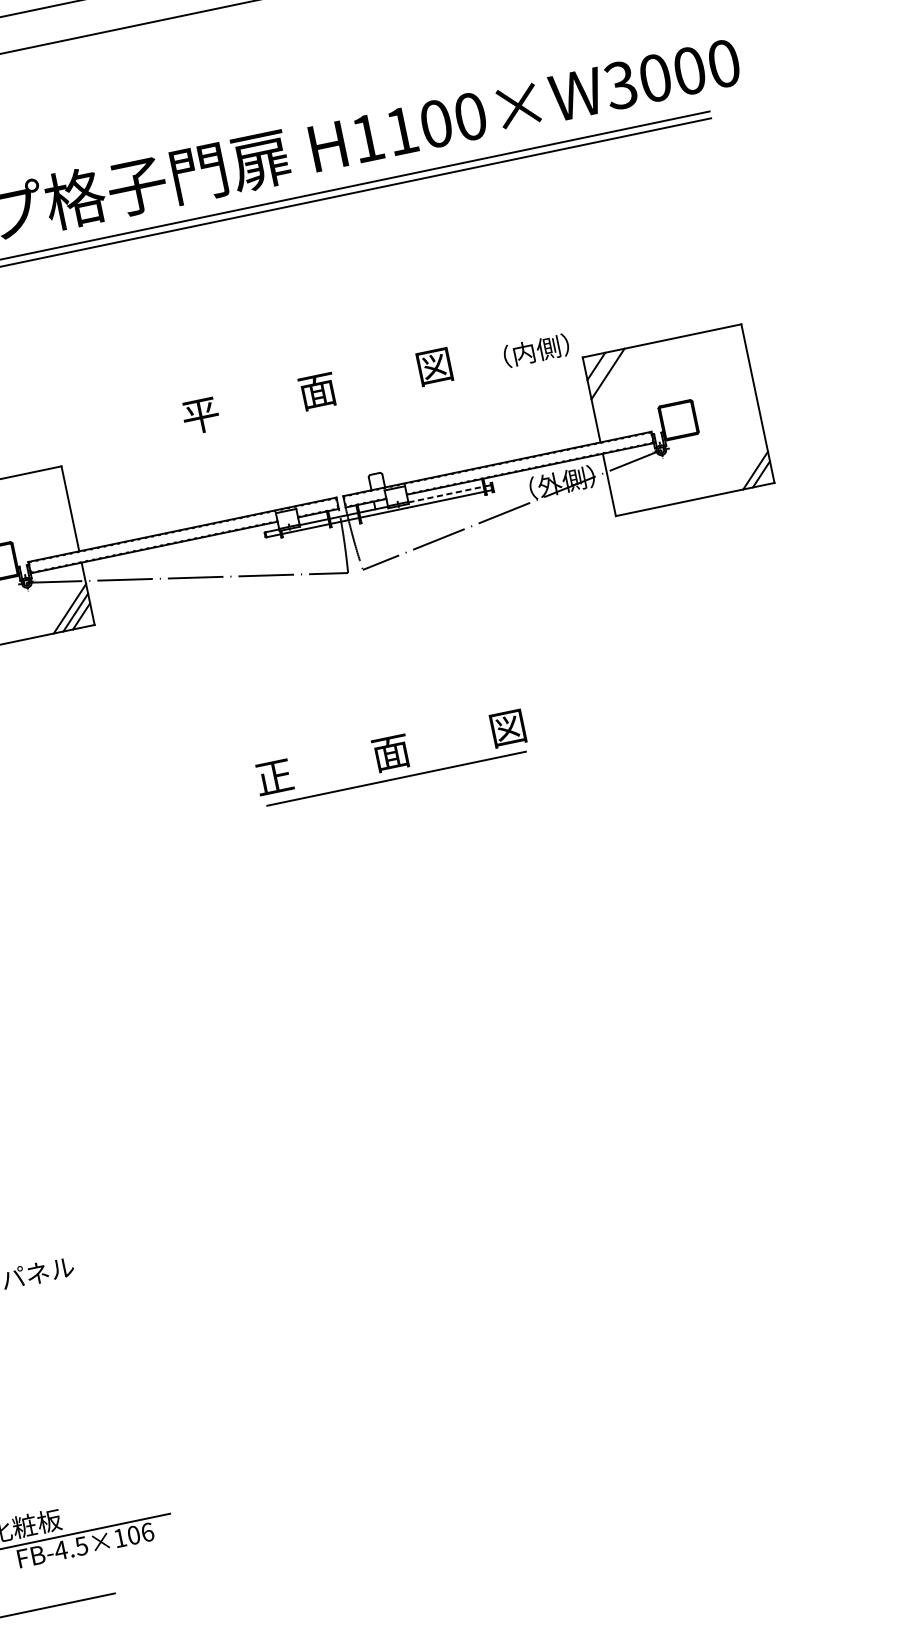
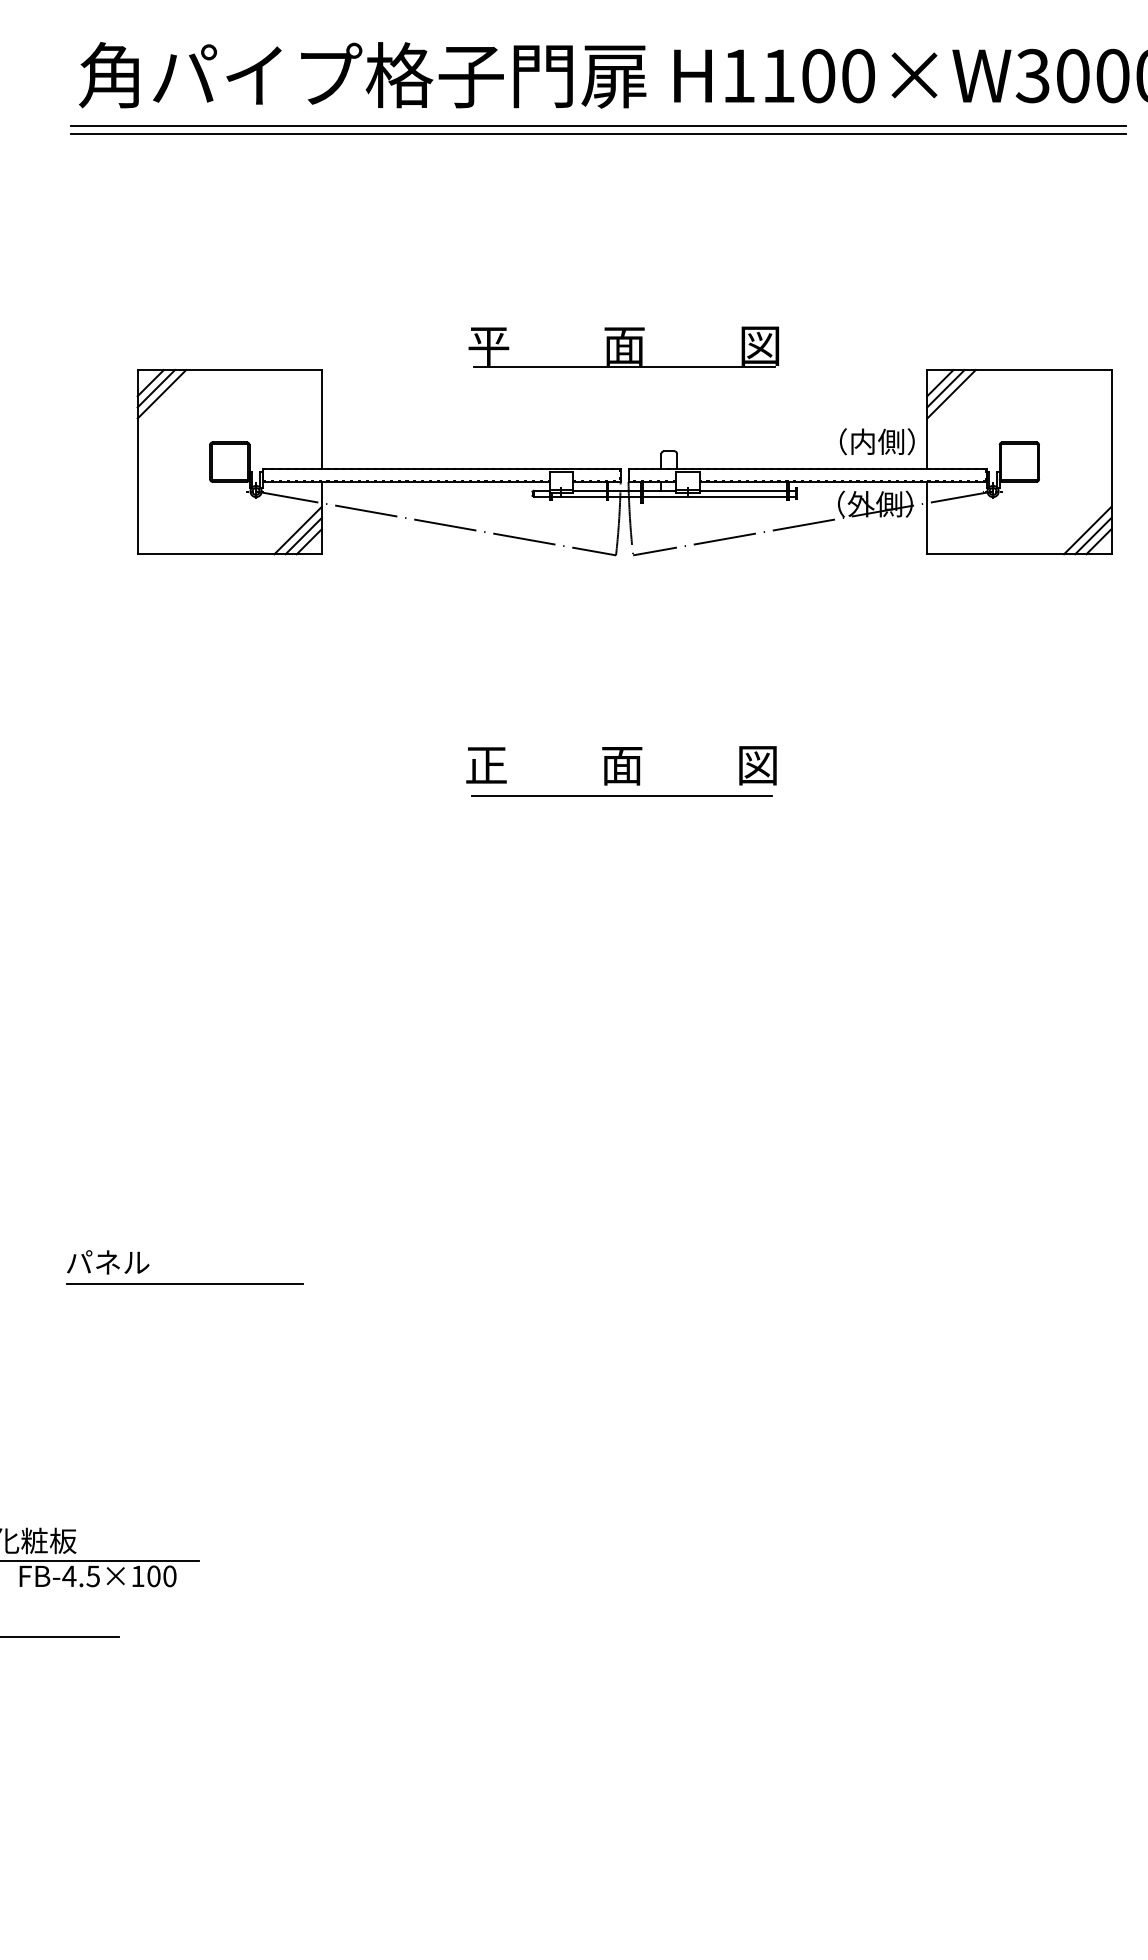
text: (536, 350) -> (877, 441), moved
line: (601, 370) -> (945, 388), added
line: (321, 408) -> (624, 366), added
line: (749, 466) -> (1087, 530), added
line: (446, 494) -> (743, 490), dashed -> solid
line: (108, 1277) -> (185, 1283), added
text: (147, 1532) -> (169, 1576), FB-4.5×106 -> FB-4.5×100

